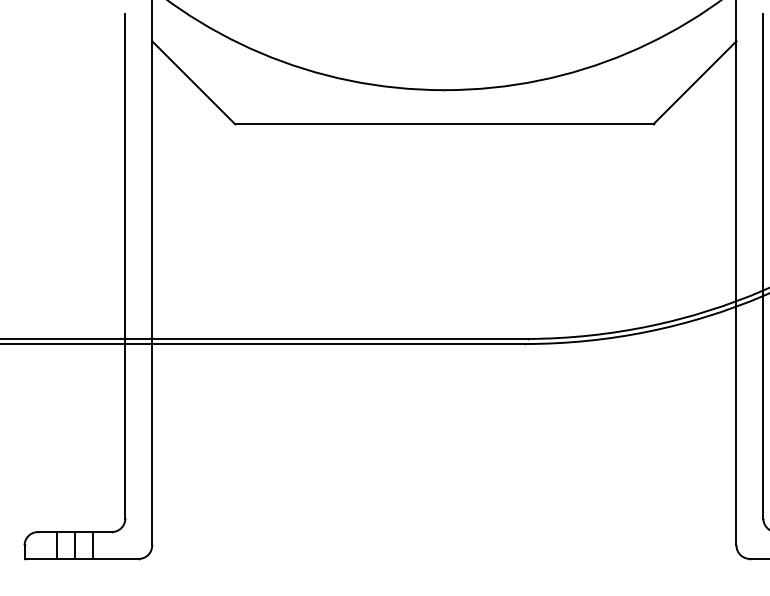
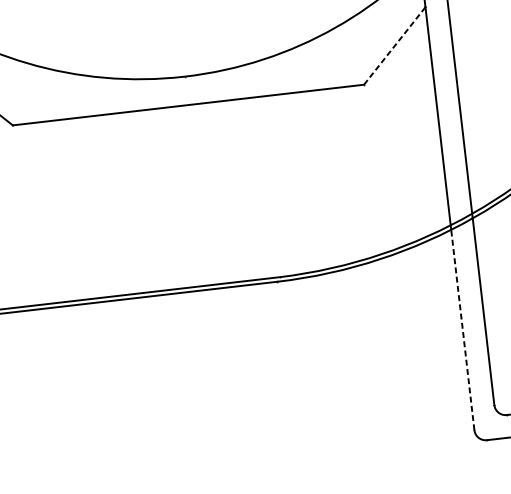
line: (695, 82) -> (395, 45), solid -> dashed
line: (736, 425) -> (462, 329), solid -> dashed

